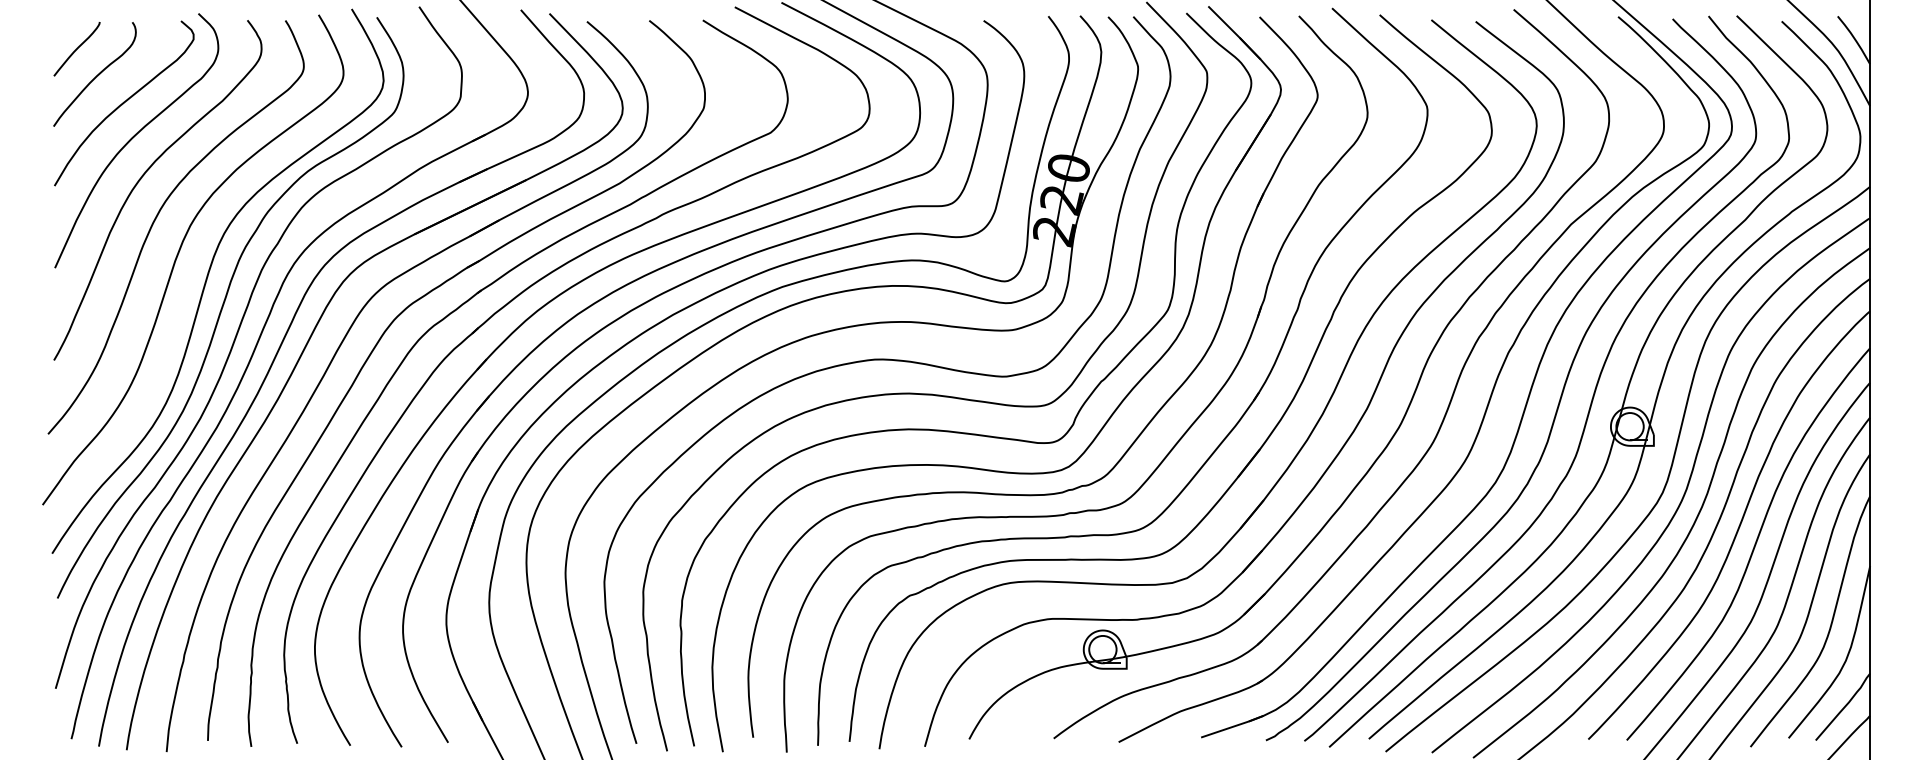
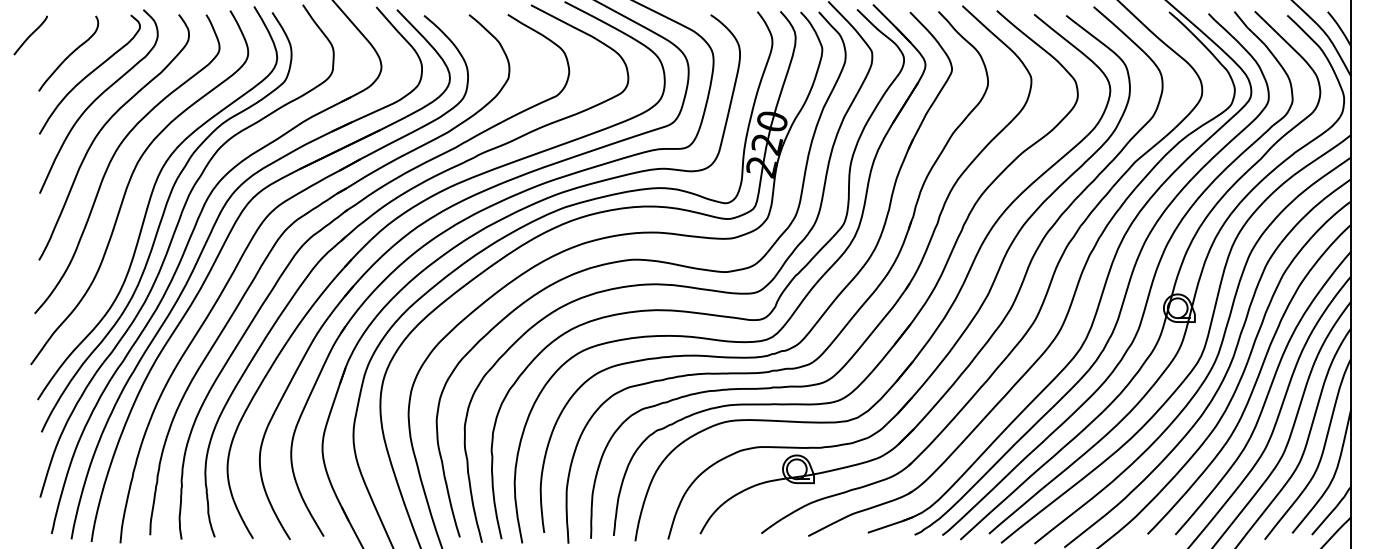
curve: (76, 49) -> (30, 35), moved

